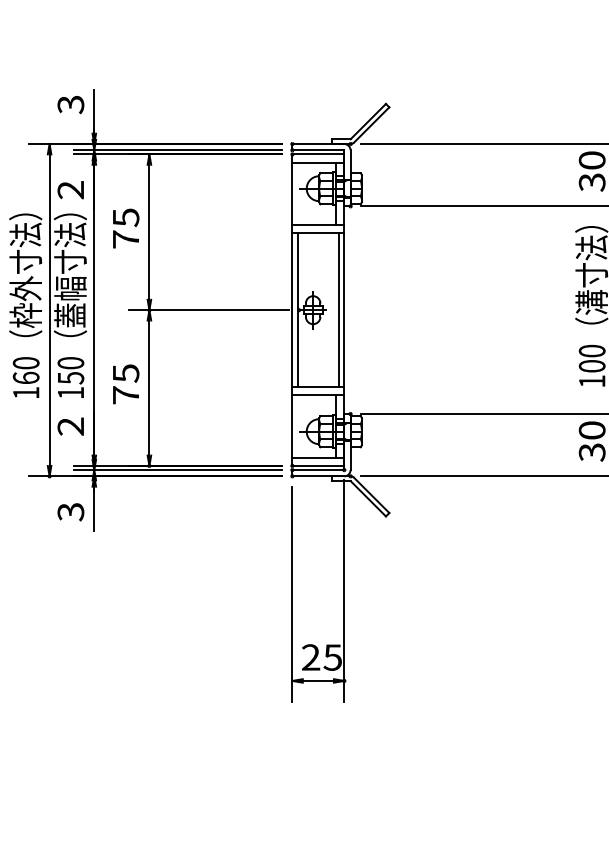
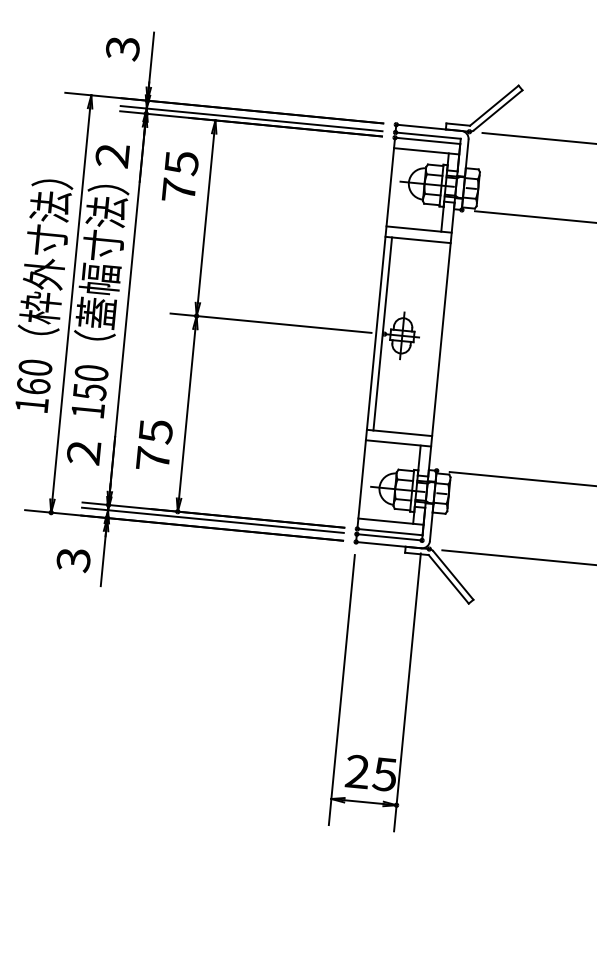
text: (126, 228) -> (181, 176), moved
line: (339, 310) -> (435, 339), removed
text: (126, 384) -> (155, 445), moved

